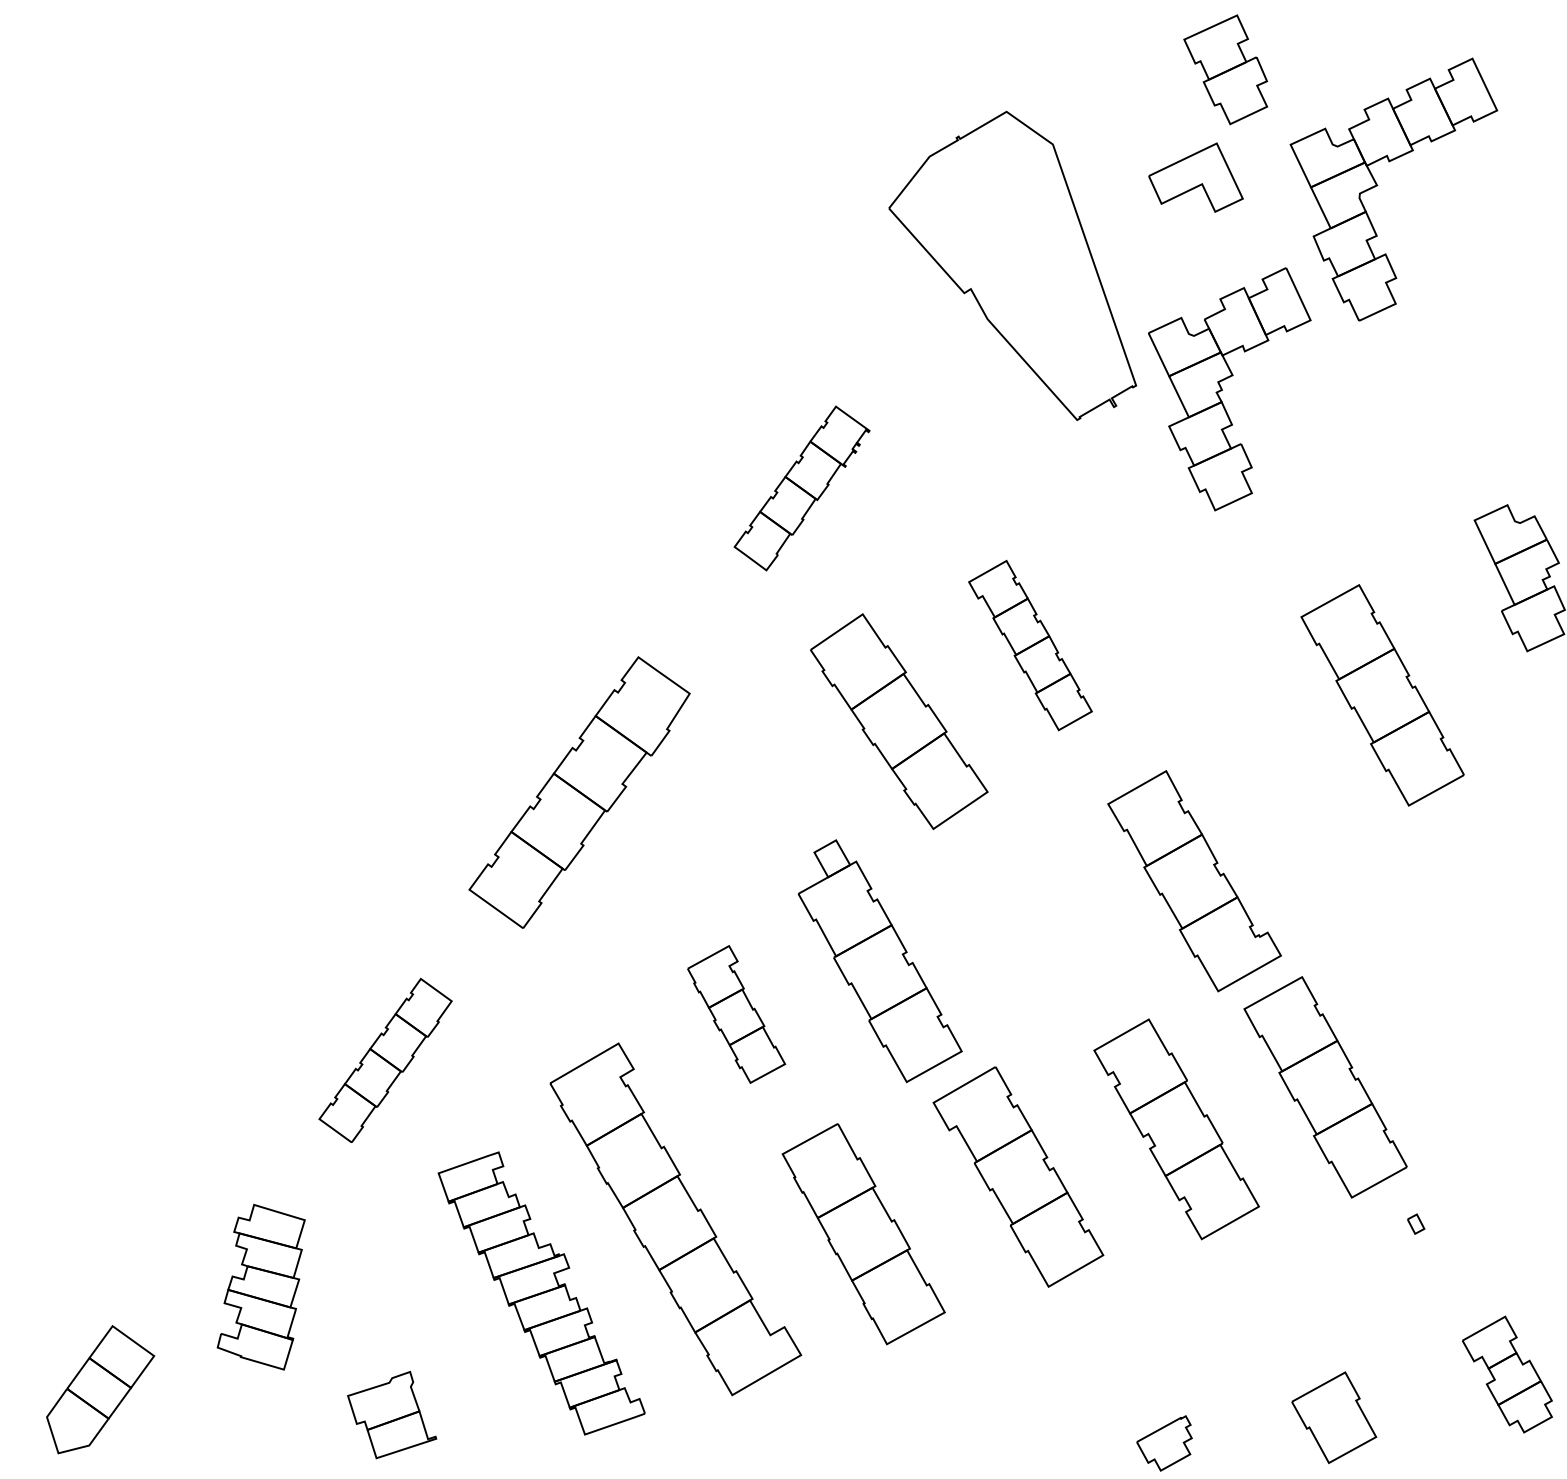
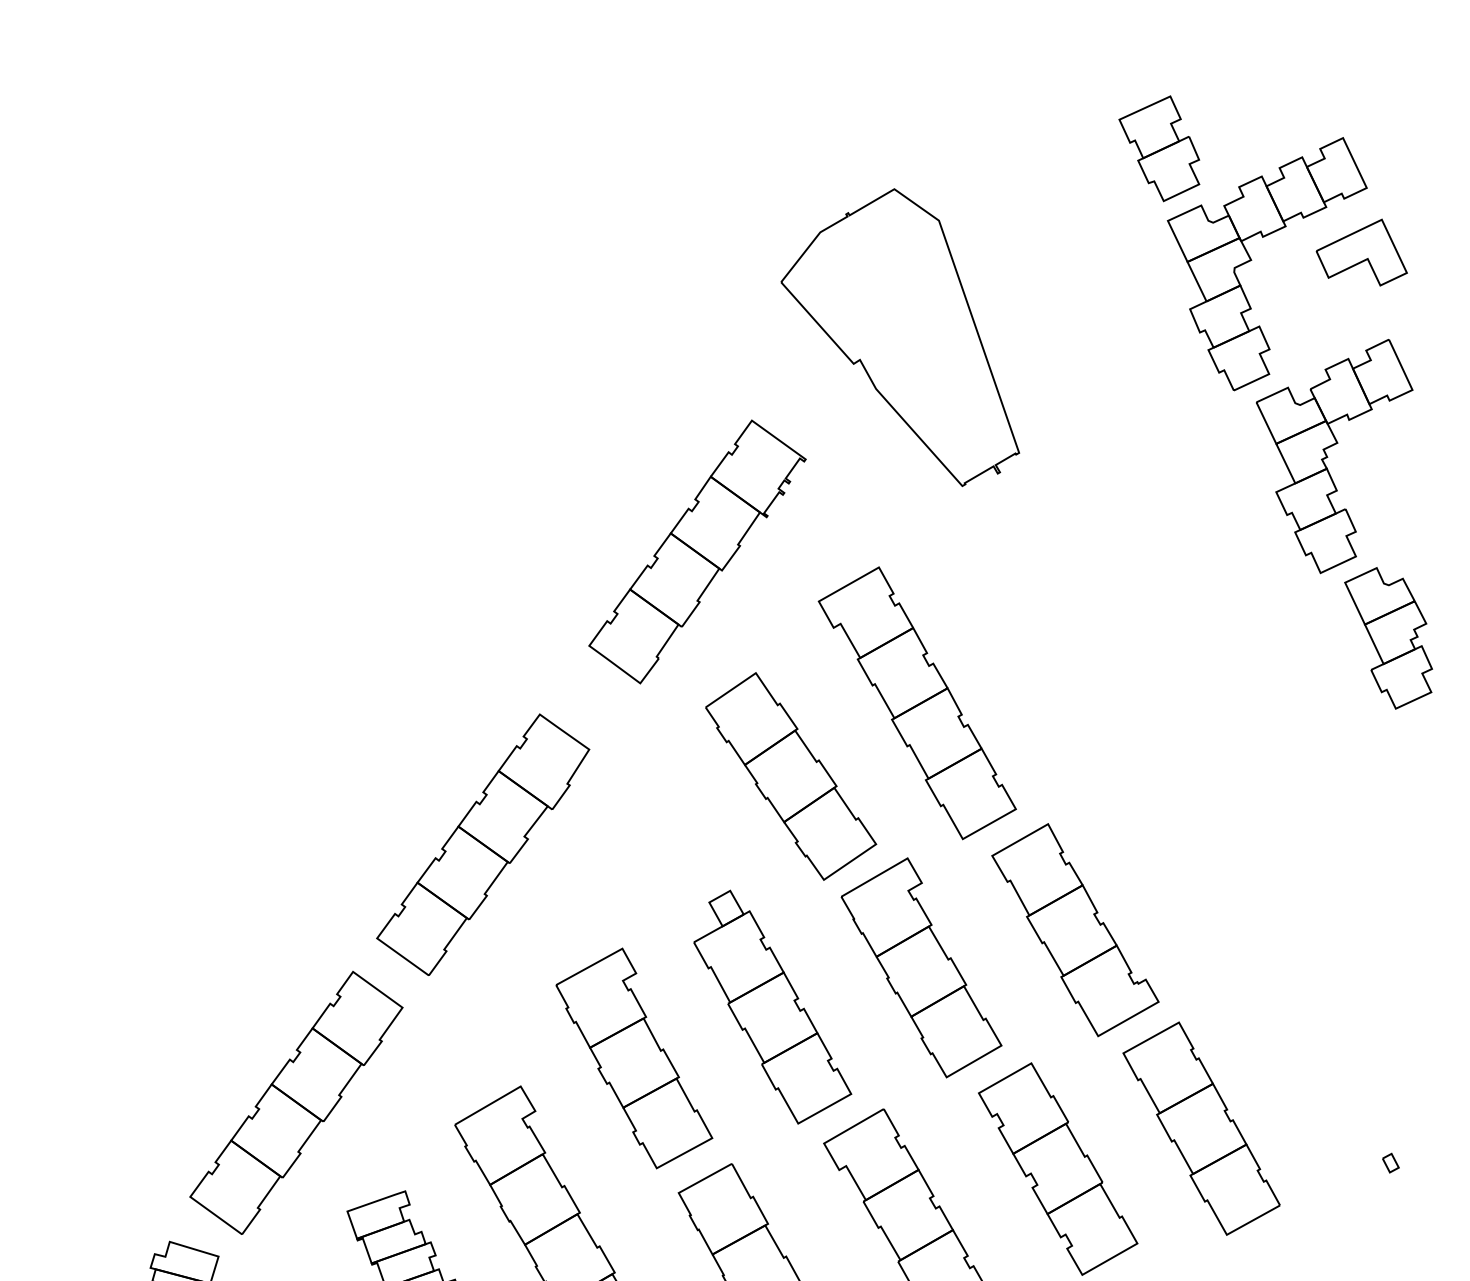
part: (1225, 69) -> (1159, 148), moved
part: (1195, 177) -> (1361, 252), moved
part: (1222, 389) -> (1327, 456), moved
part: (801, 488) -> (696, 551), size x1.67
part: (1030, 645) -> (917, 703), size x1.67
part: (1382, 695) -> (1256, 751), removed
part: (1034, 920) -> (921, 967), added
part: (736, 1014) -> (634, 1058), size x1.67
part: (385, 1060) -> (296, 1102), size x1.67
part: (1416, 1223) -> (1391, 1162), moved

